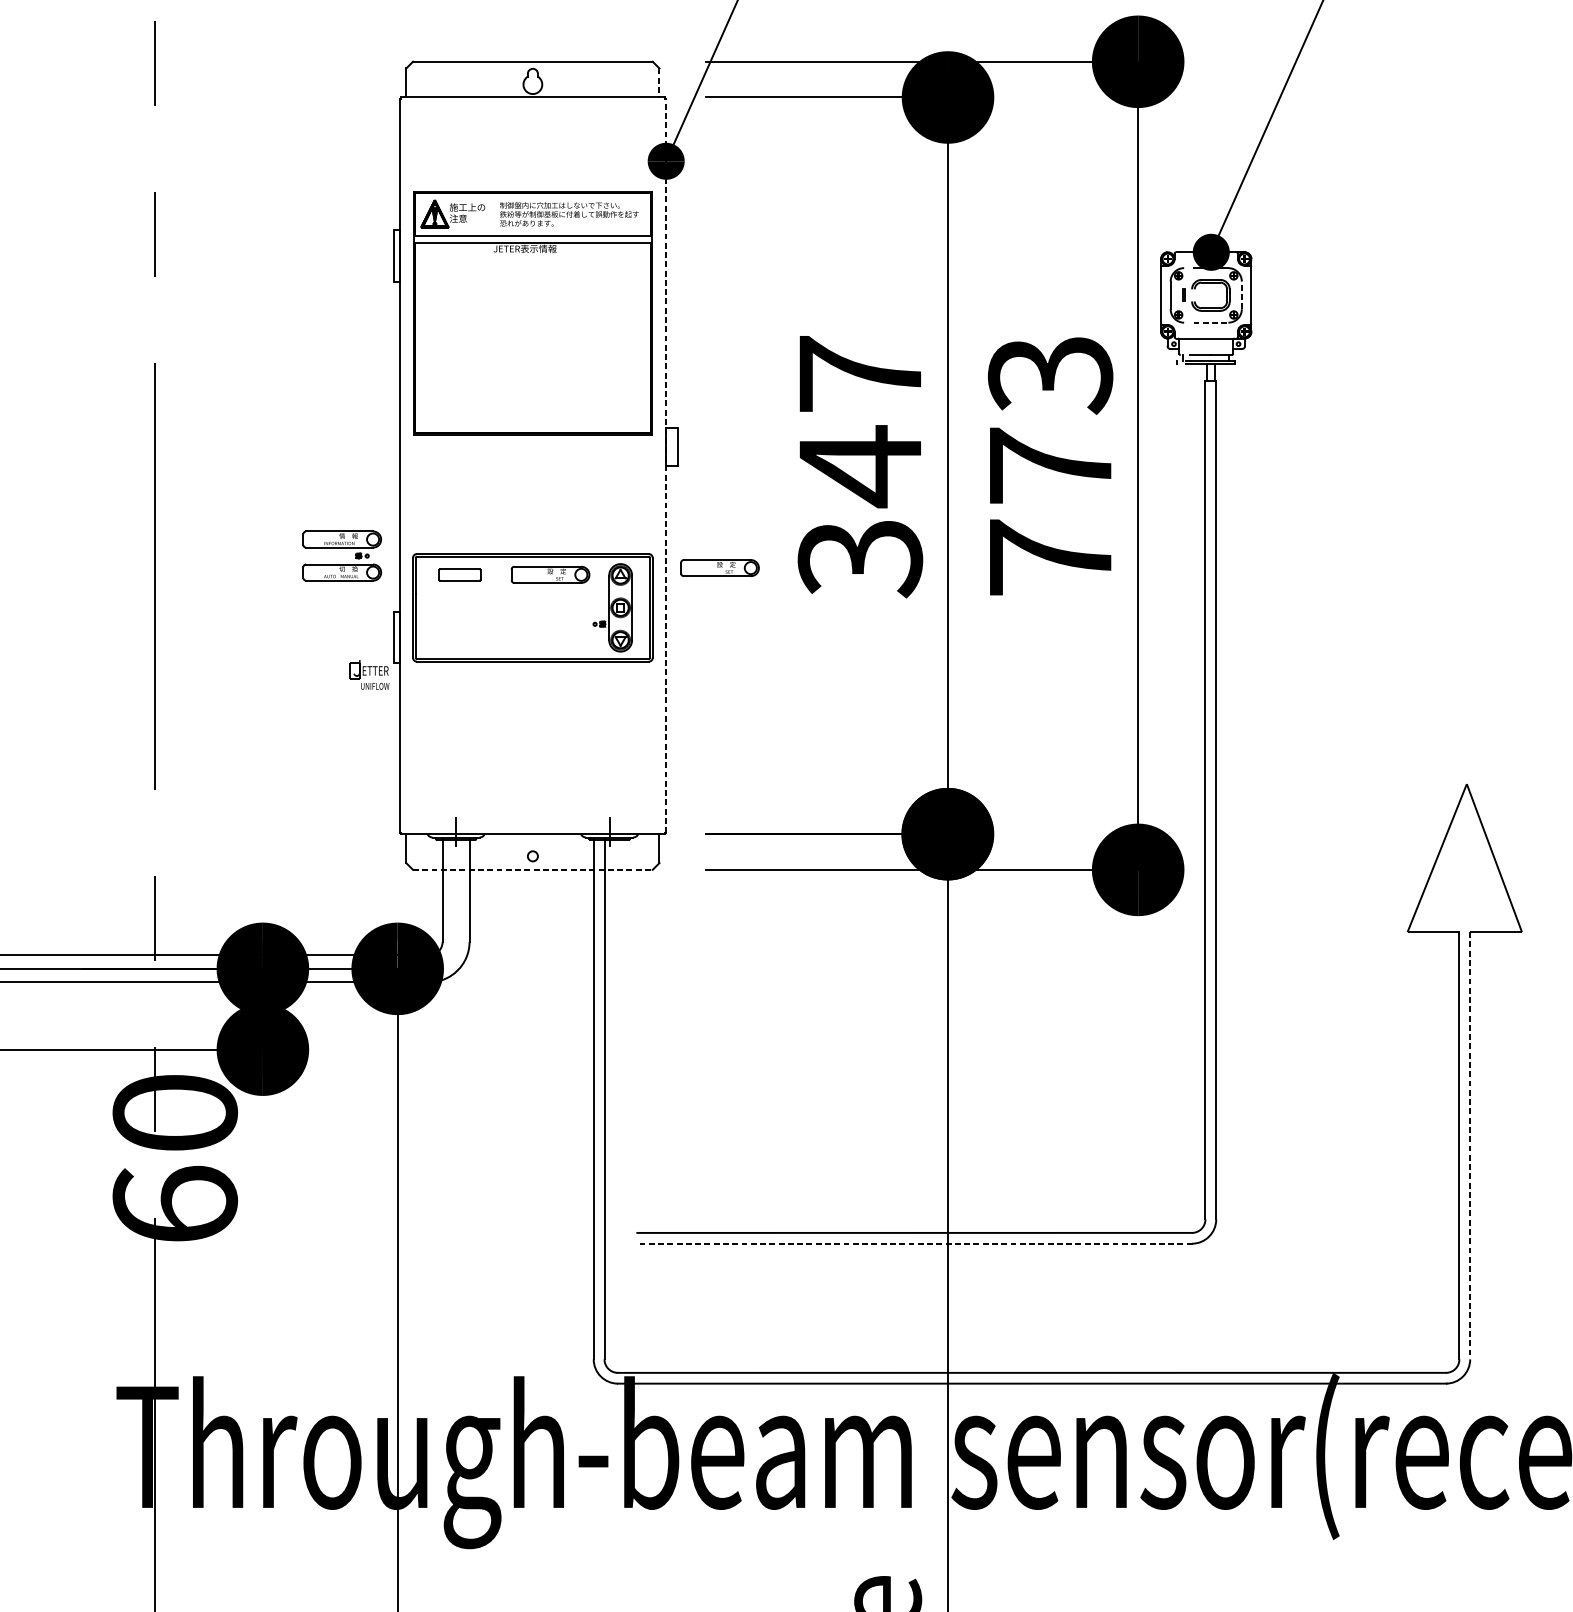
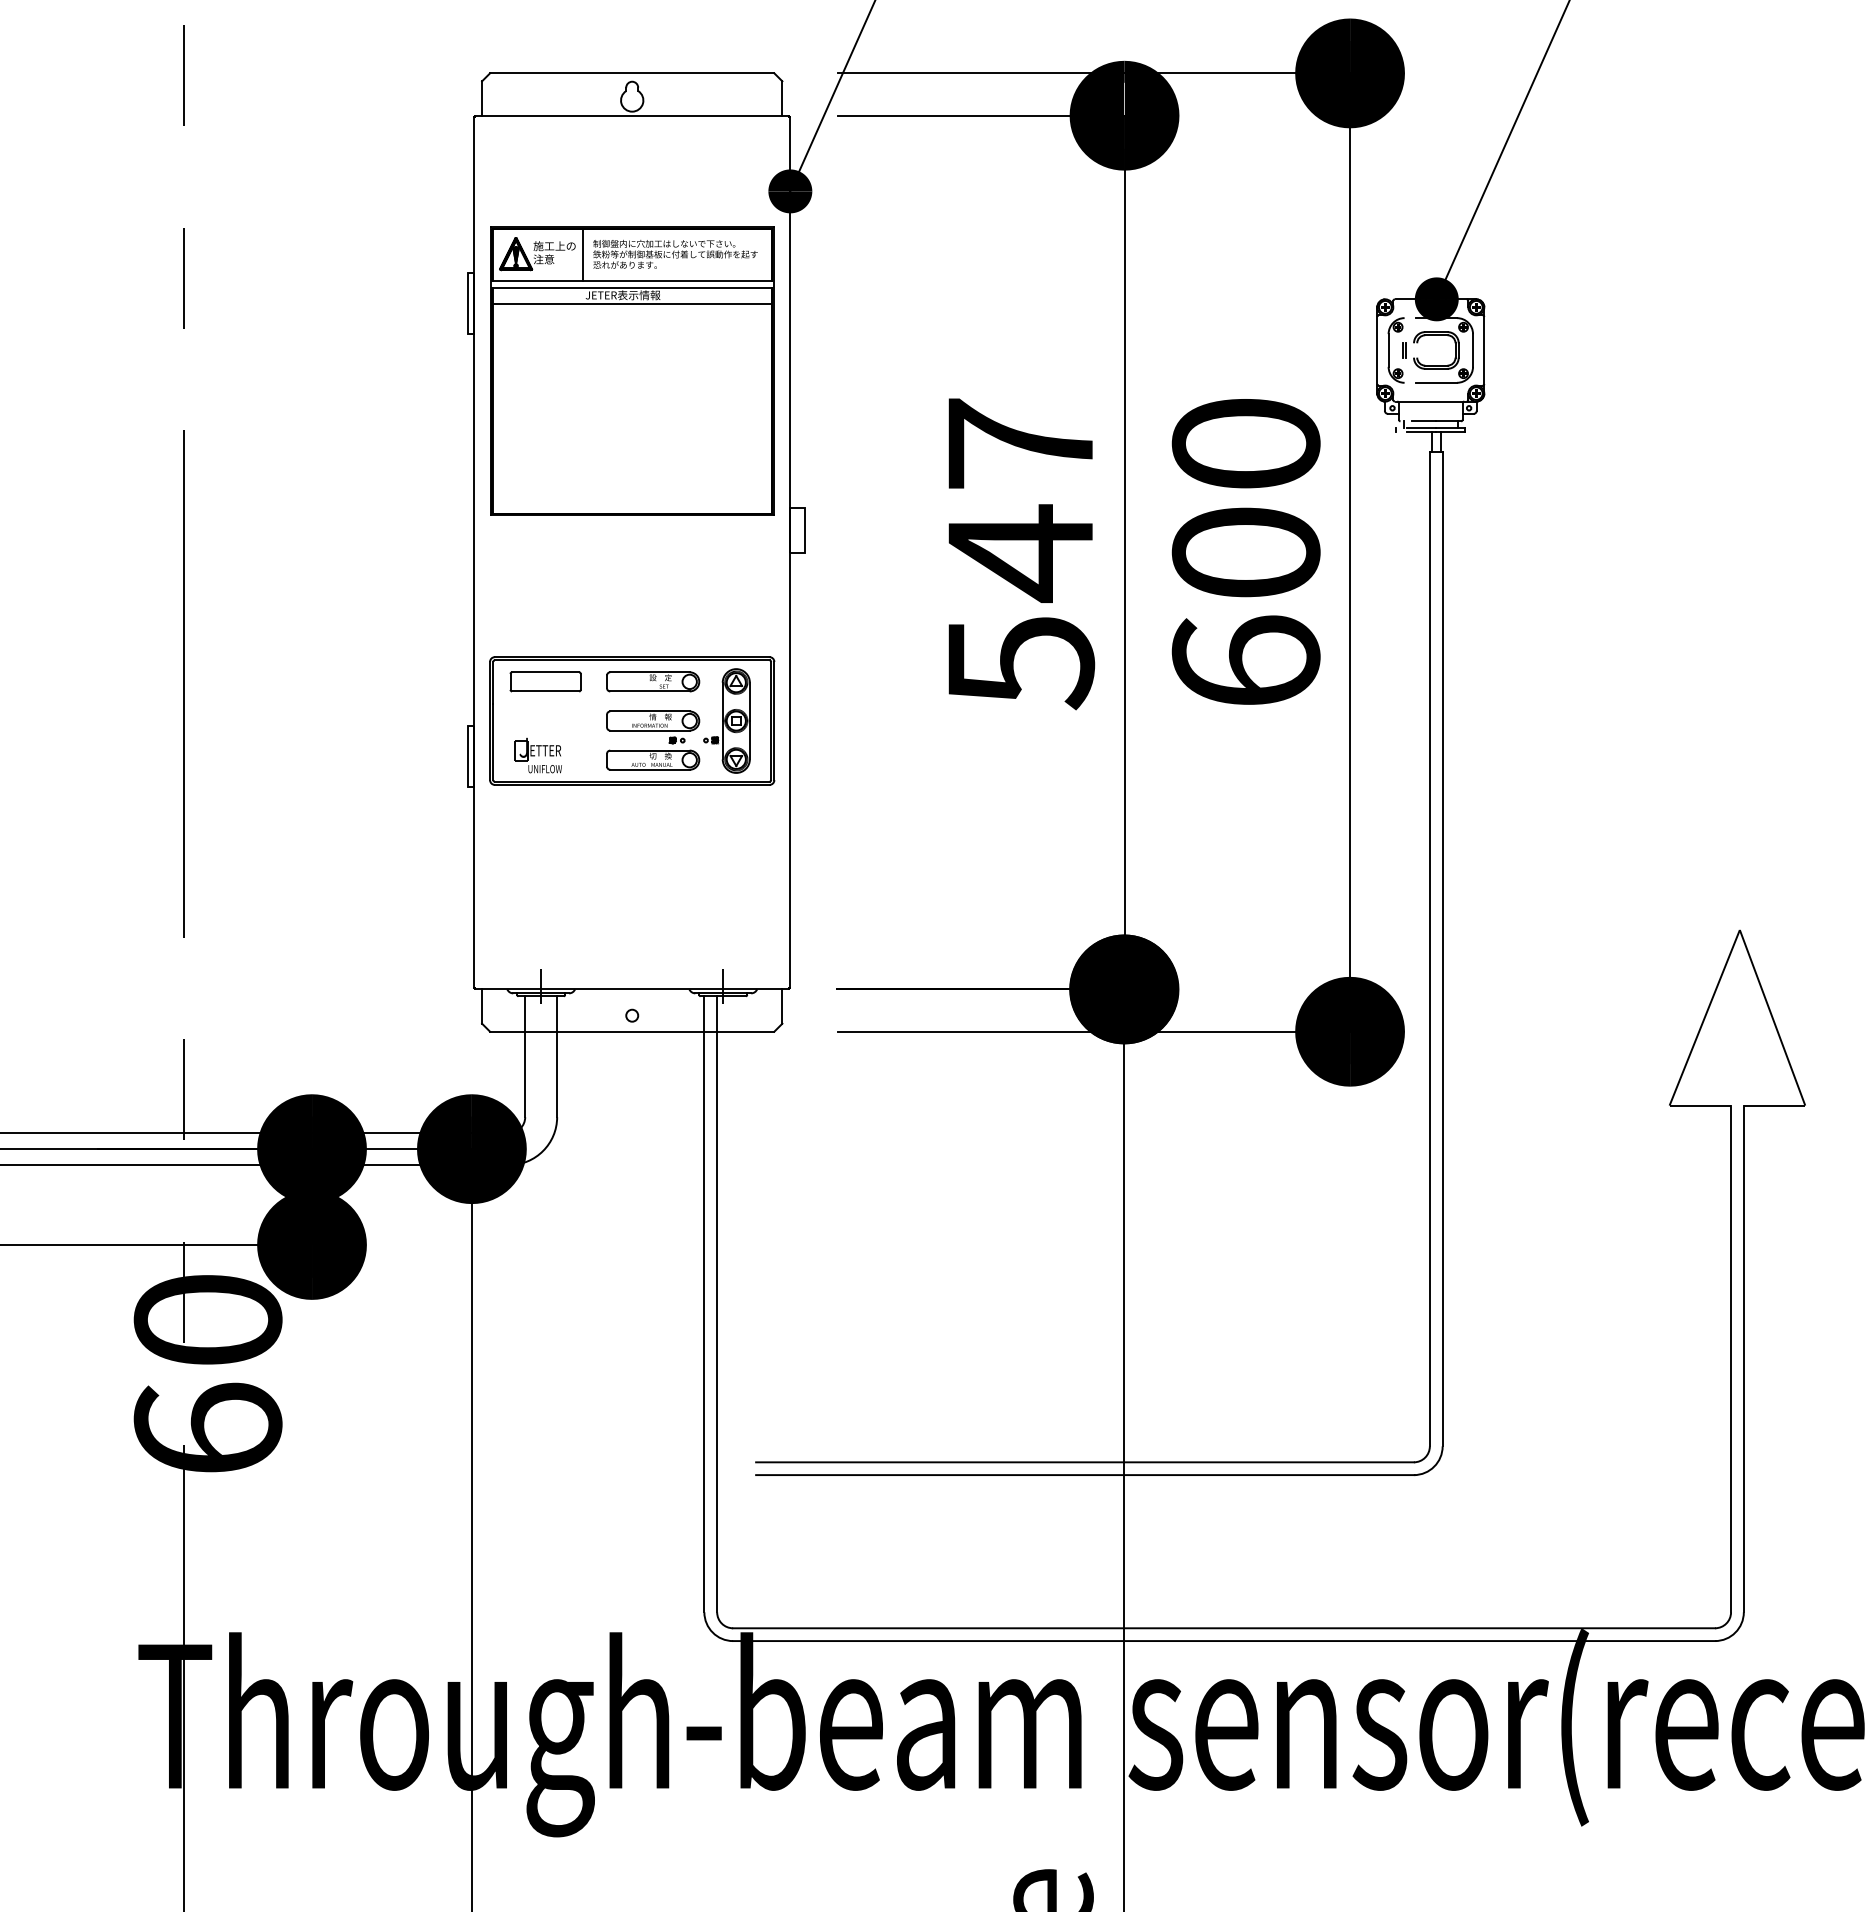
line: (659, 83) -> (782, 99), dashed -> solid
line: (490, 214) -> (582, 254), added
line: (533, 256) -> (632, 304), added
line: (1242, 294) -> (1473, 349), dashed -> solid
line: (1211, 322) -> (1436, 382), dashed -> solid
line: (666, 465) -> (790, 552), dashed -> solid
text: (1050, 465) -> (1245, 552), 773 -> 600
part: (342, 548) -> (653, 731), moved
text: (860, 559) -> (1020, 663), 347 -> 547
part: (720, 567) -> (854, 673), removed
part: (459, 574) -> (545, 681), size x1.43
part: (368, 674) -> (537, 755), moved
line: (533, 869) -> (632, 1031), dashed -> solid
line: (1469, 1146) -> (1743, 1359), dashed -> solid
line: (914, 1244) -> (1084, 1475), dashed -> solid

